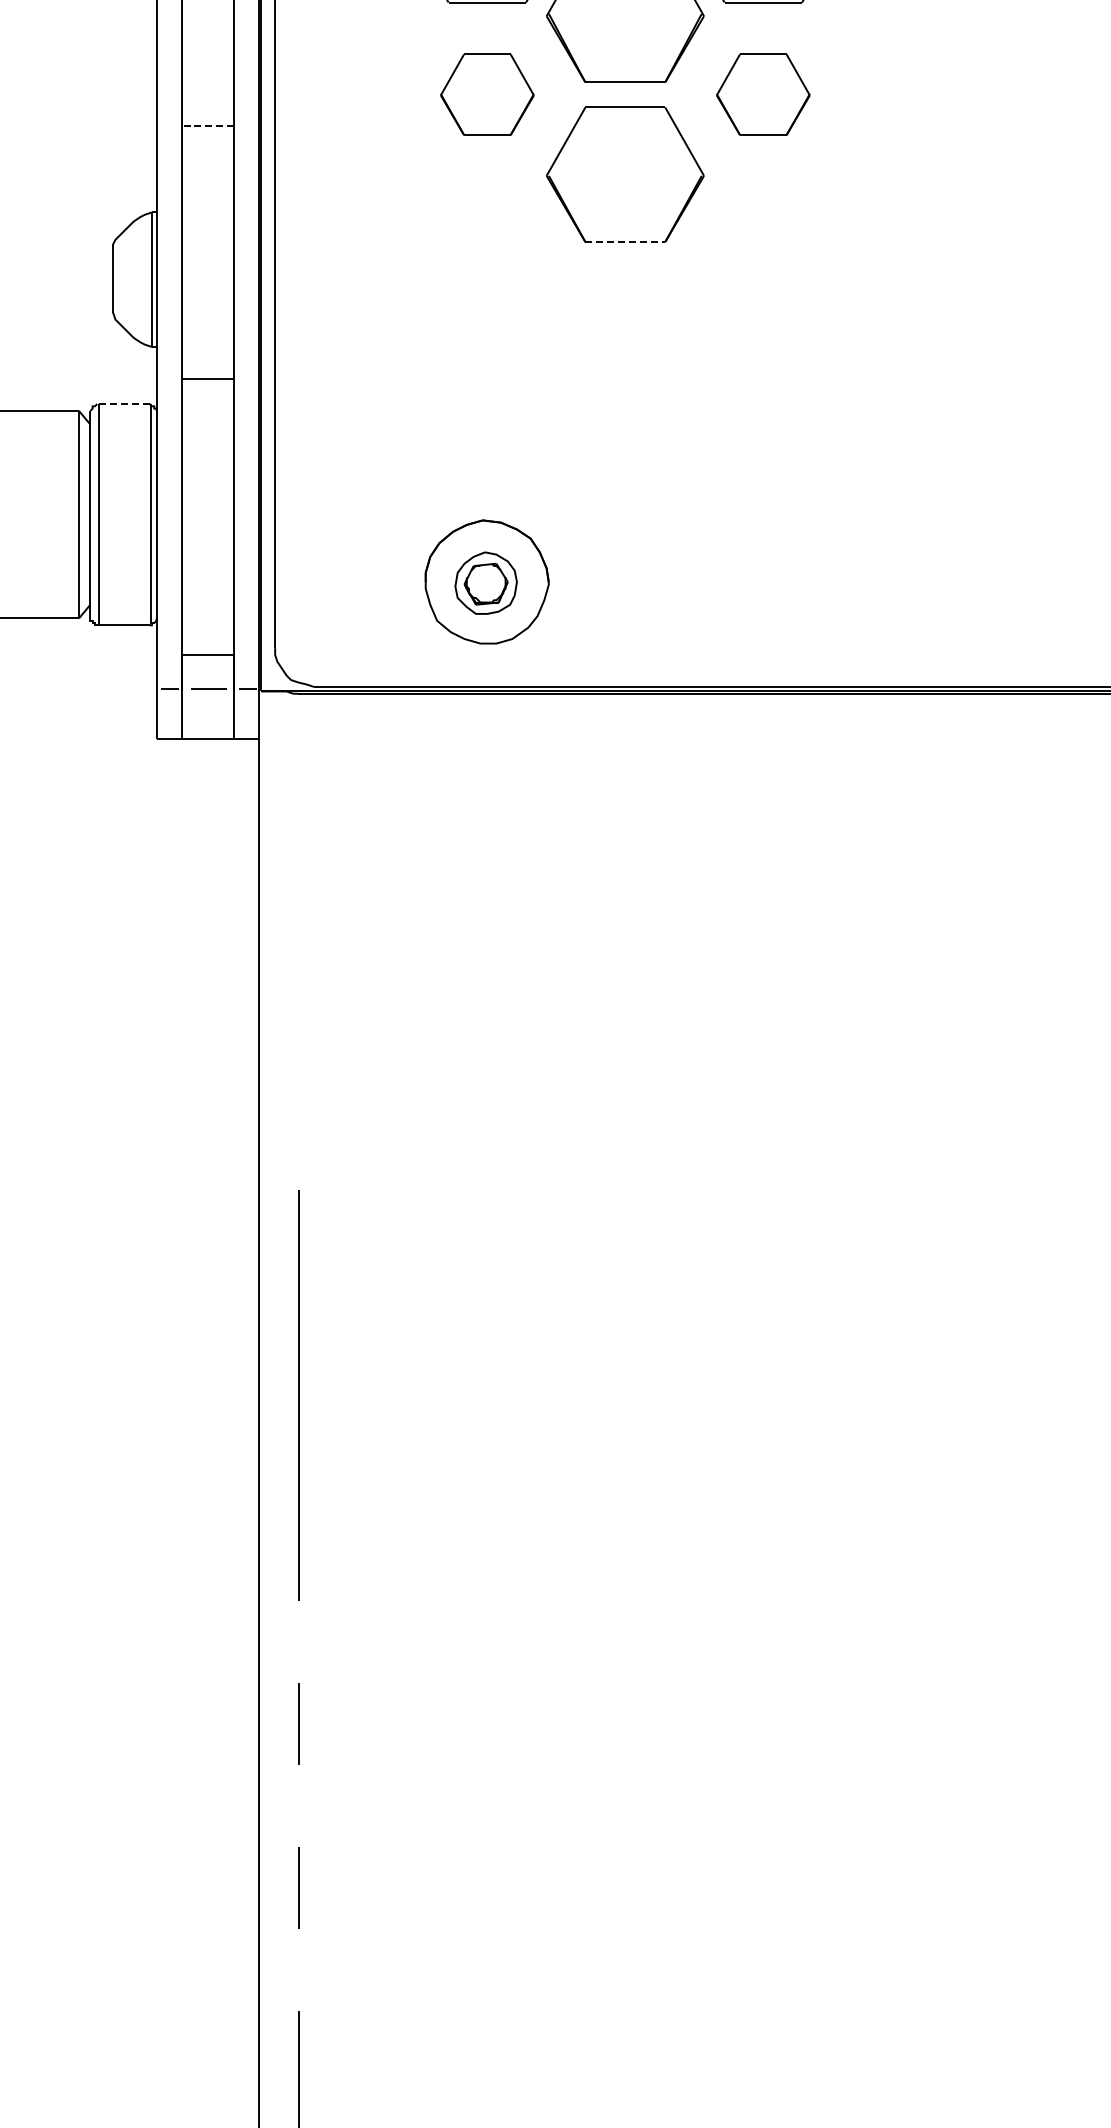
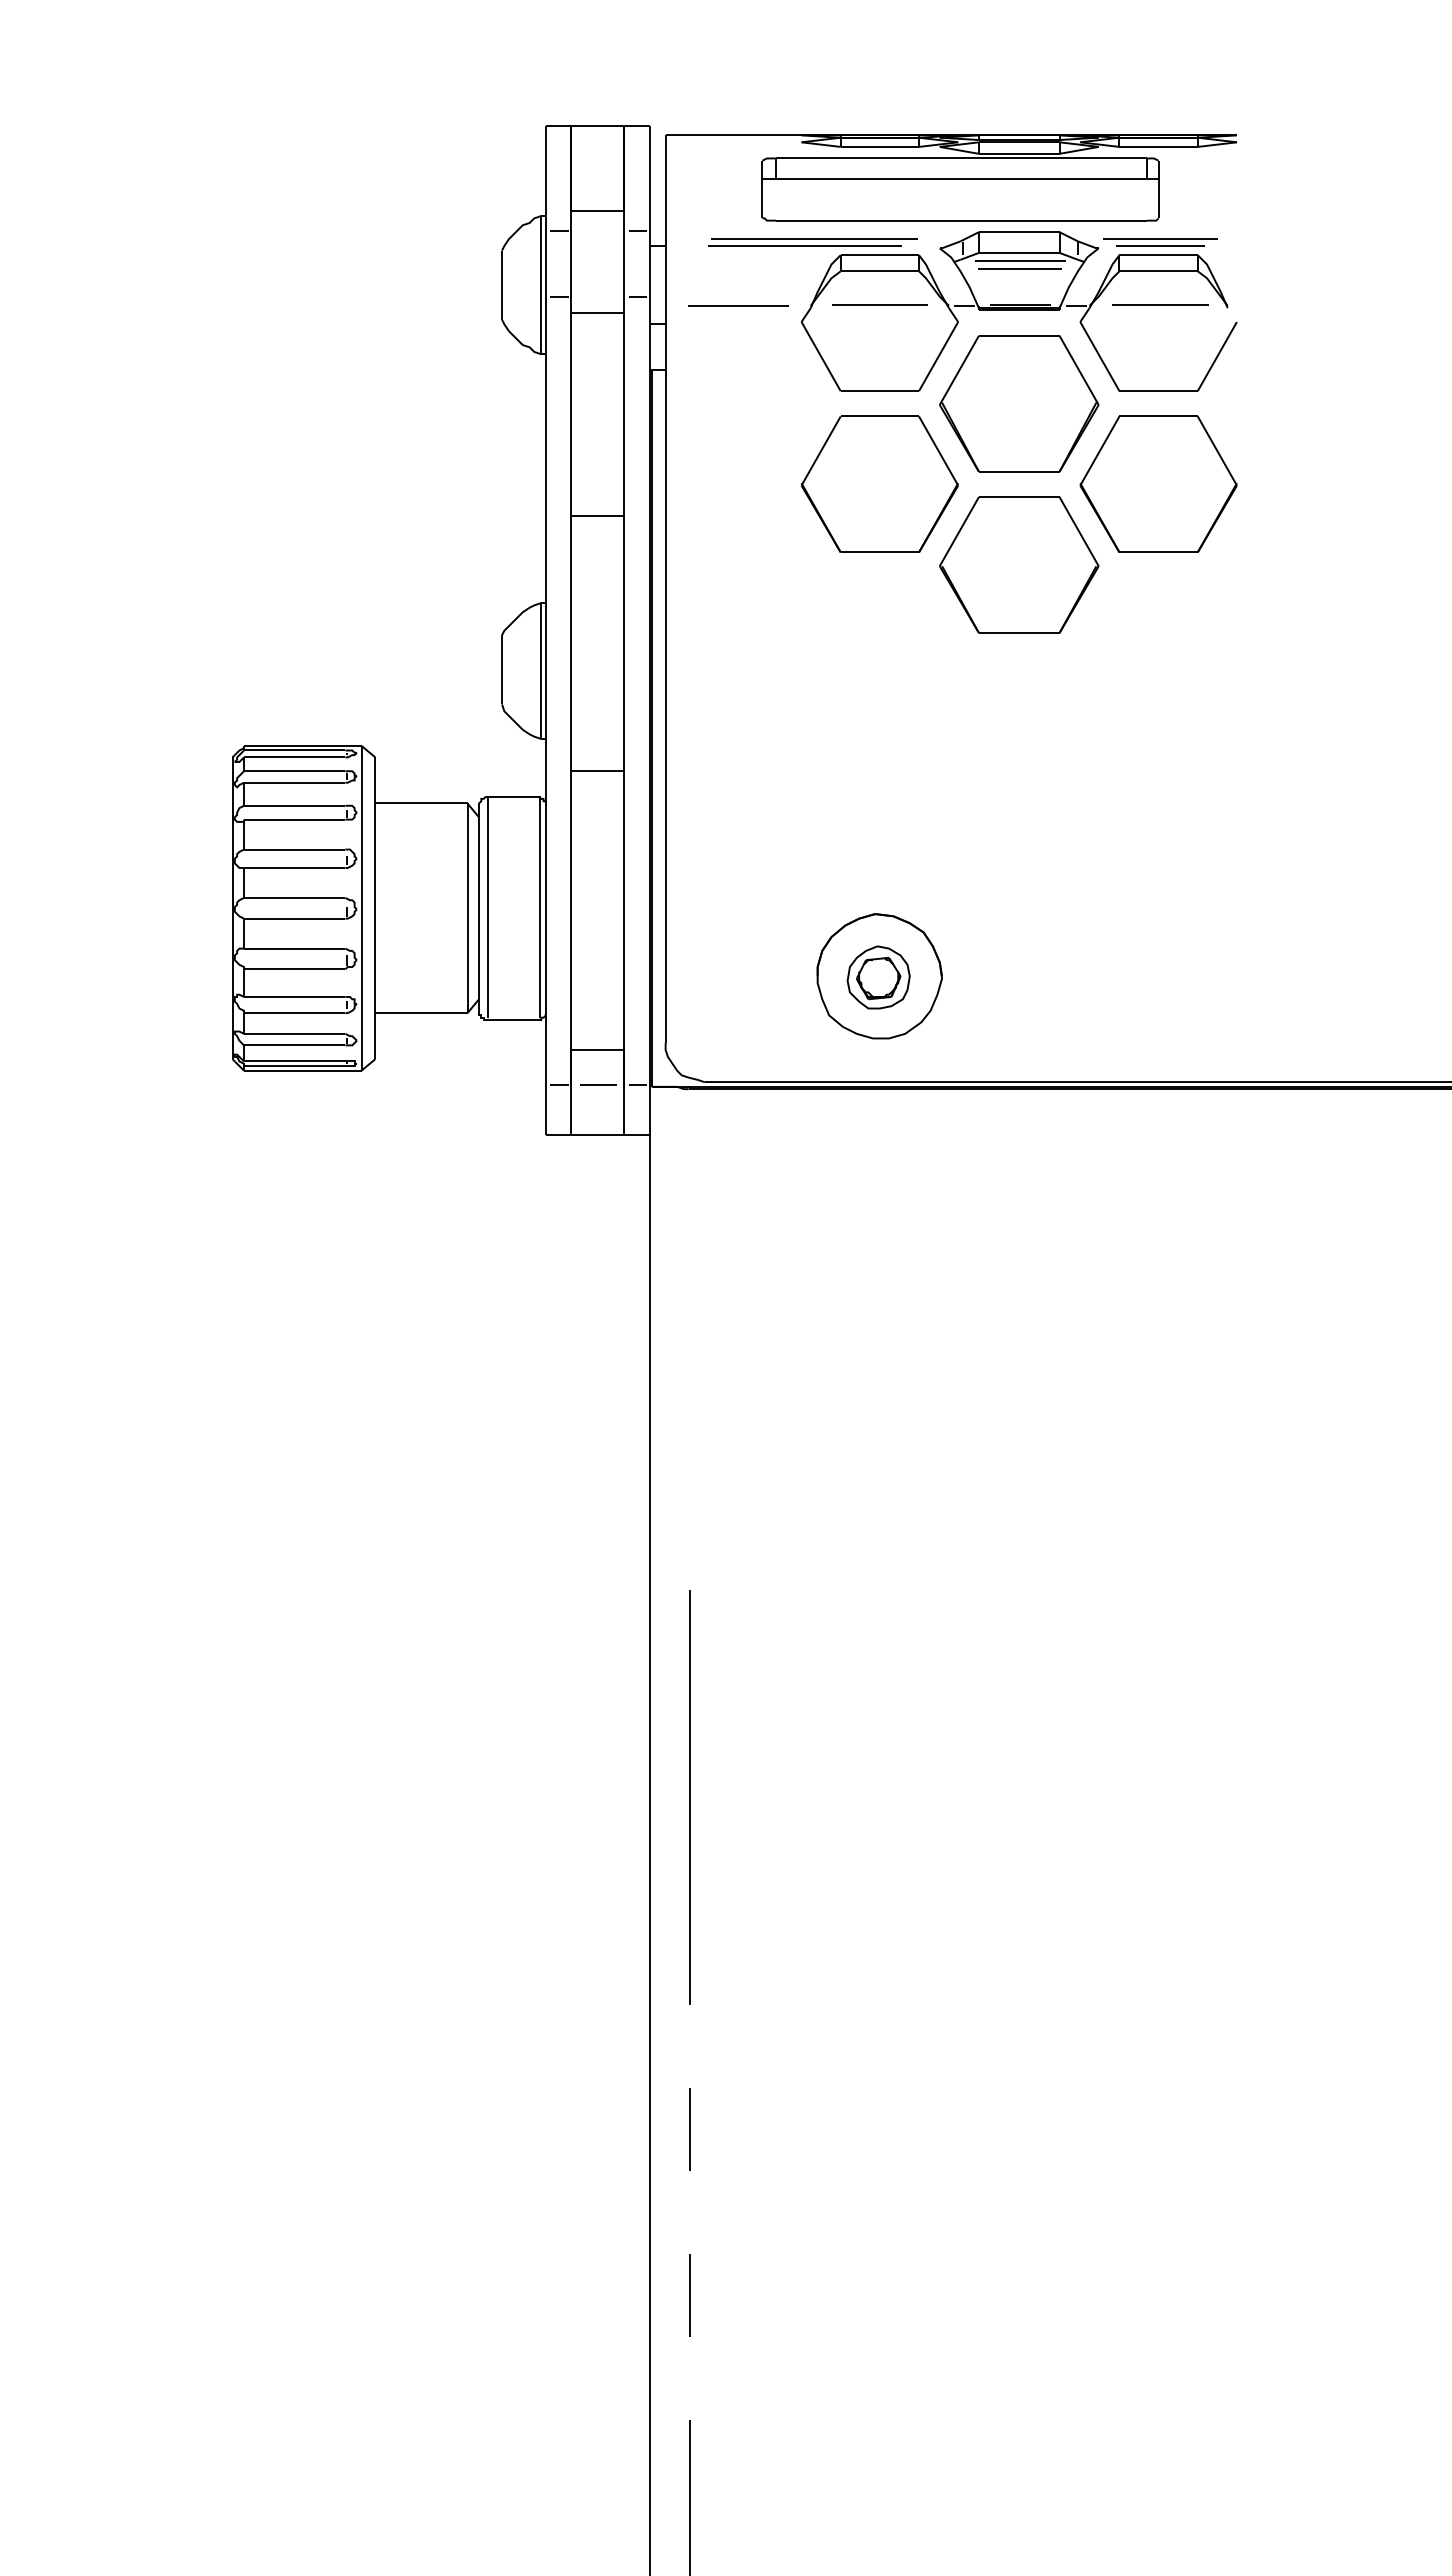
part: (486, 94) -> (879, 483), size x1.67
part: (763, 94) -> (1158, 483), size x1.67
line: (207, 125) -> (597, 515), dashed -> solid
line: (625, 242) -> (1019, 633), dashed -> solid
line: (122, 403) -> (511, 796), dashed -> solid

